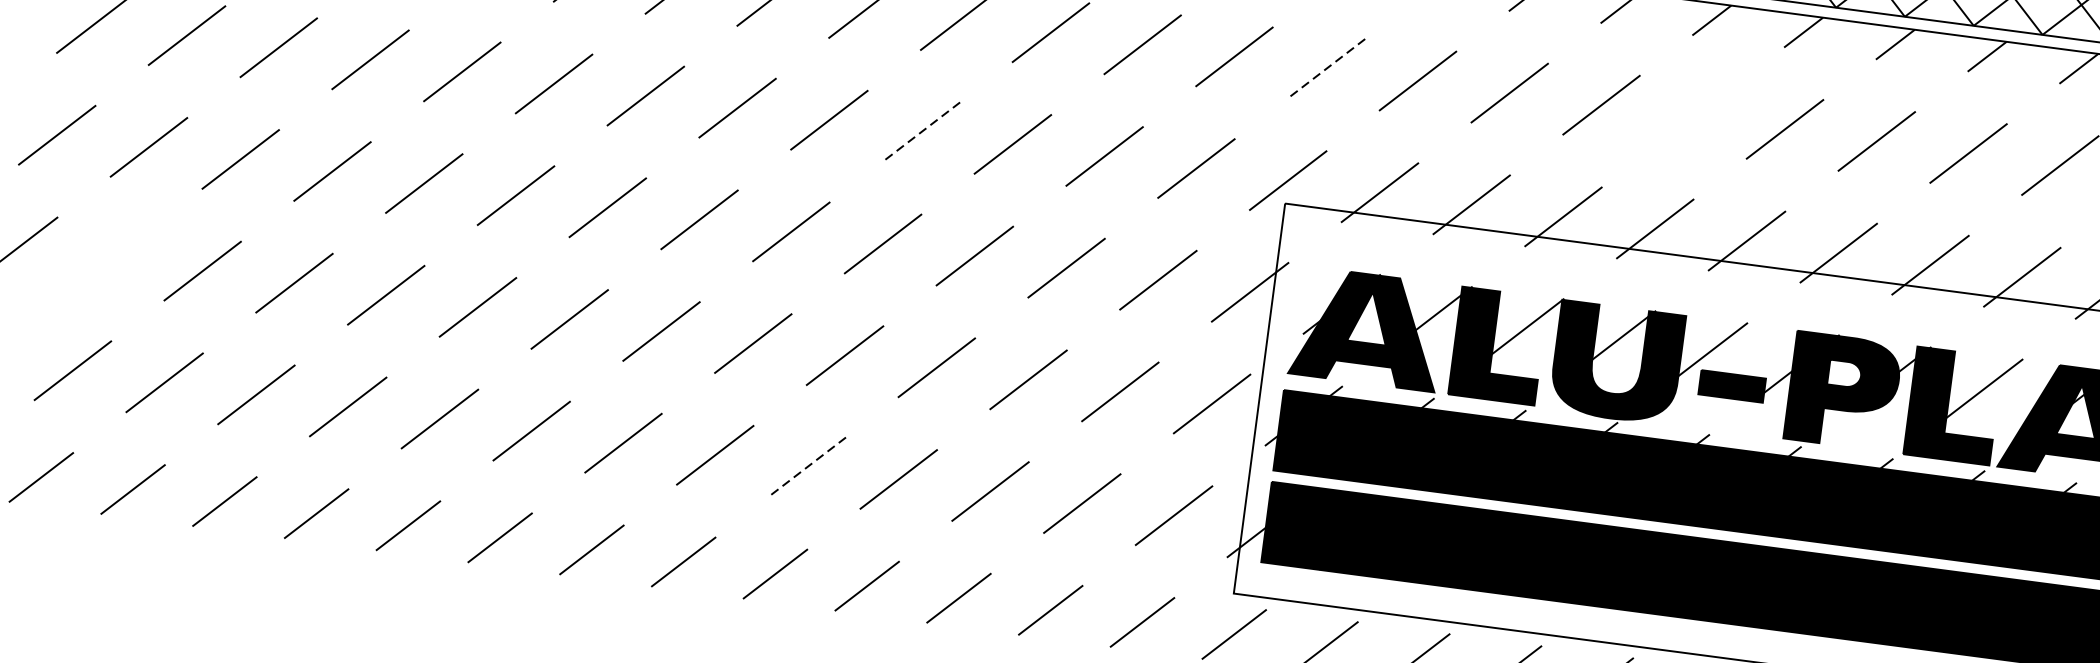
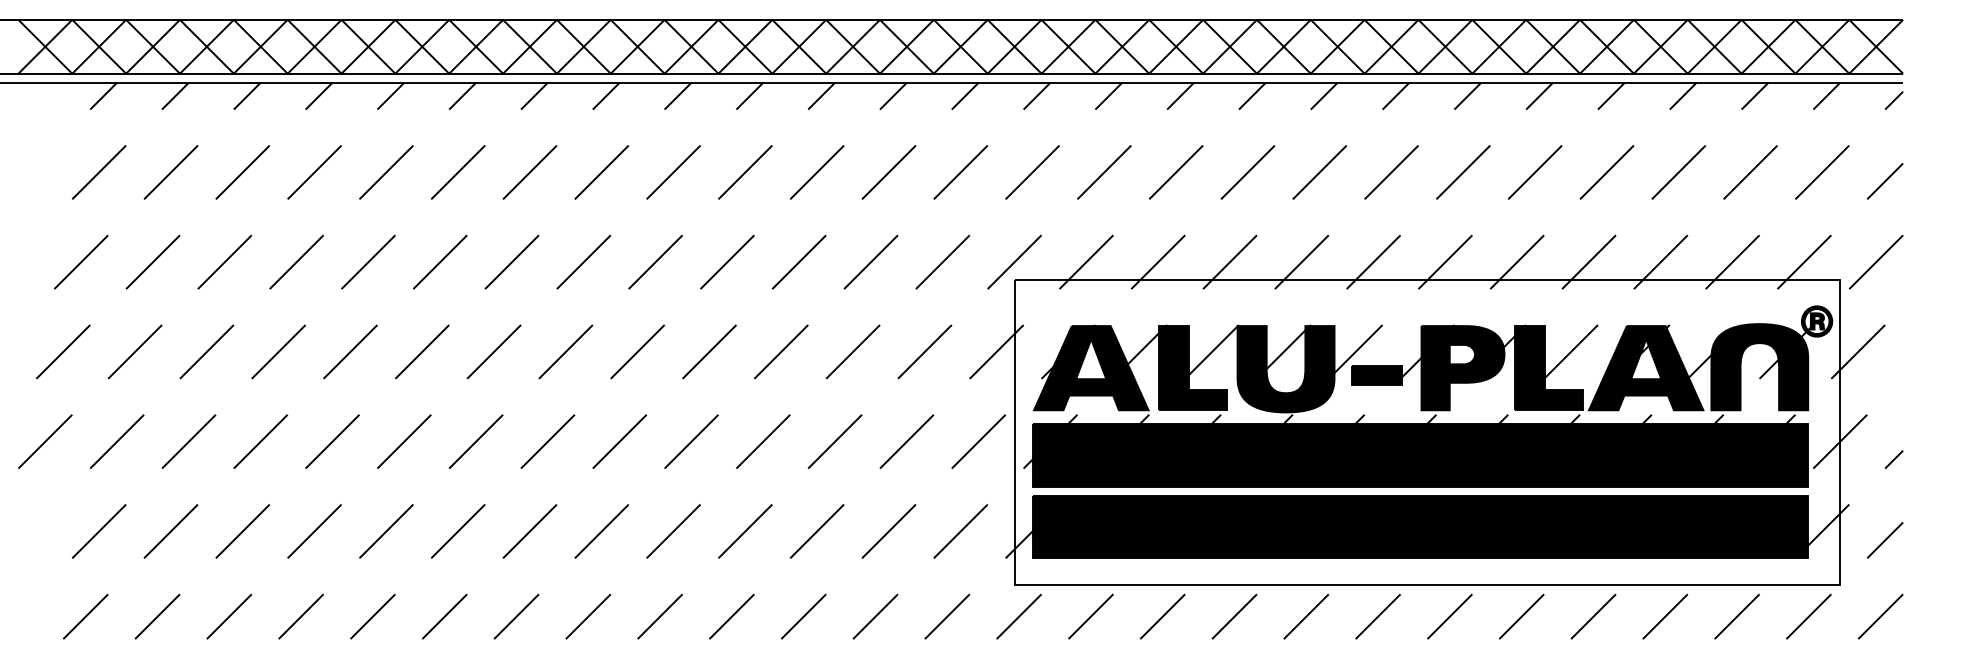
line: (1326, 69) -> (1032, 172), dashed -> solid
line: (1692, 117) -> (1319, 172), added
line: (921, 132) -> (727, 262), dashed -> solid
line: (110, 258) -> (116, 441), added
line: (806, 467) -> (673, 531), dashed -> solid

